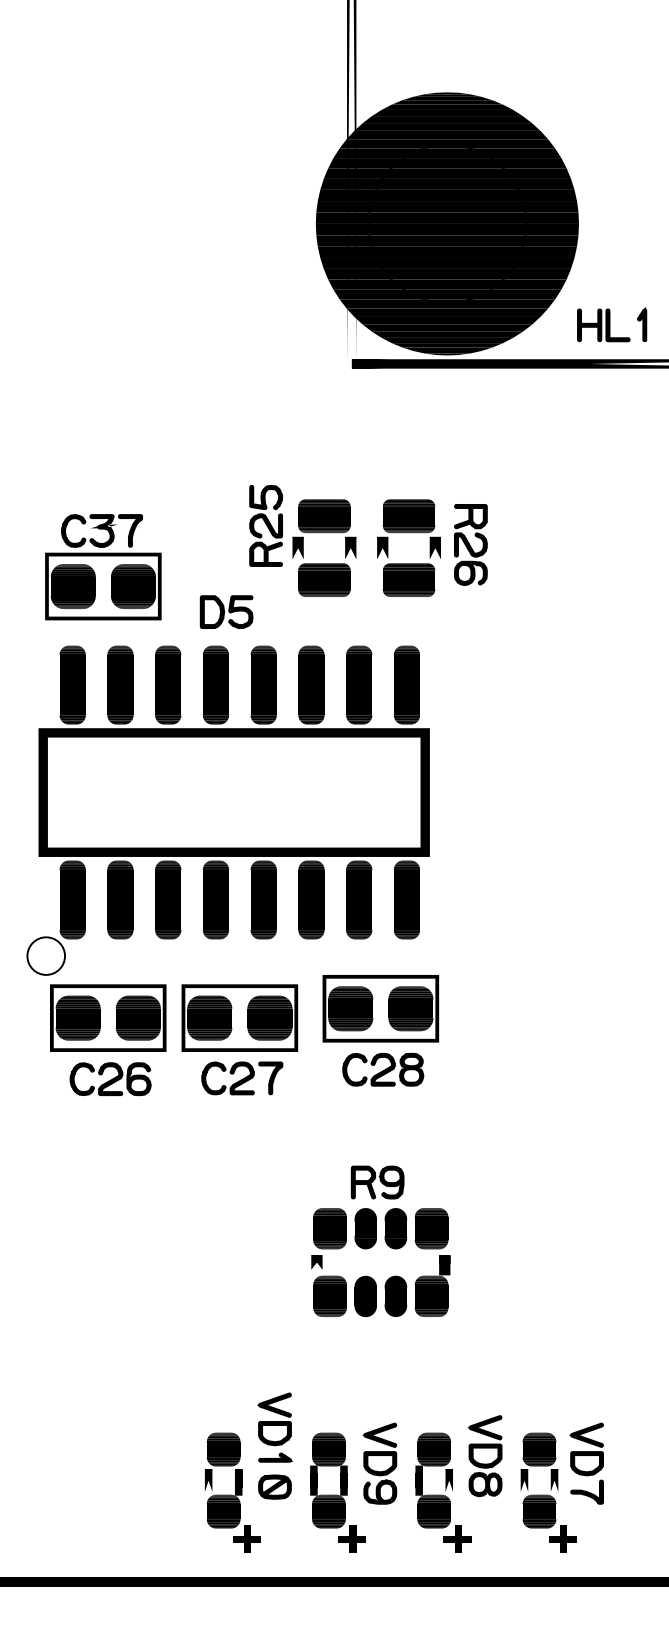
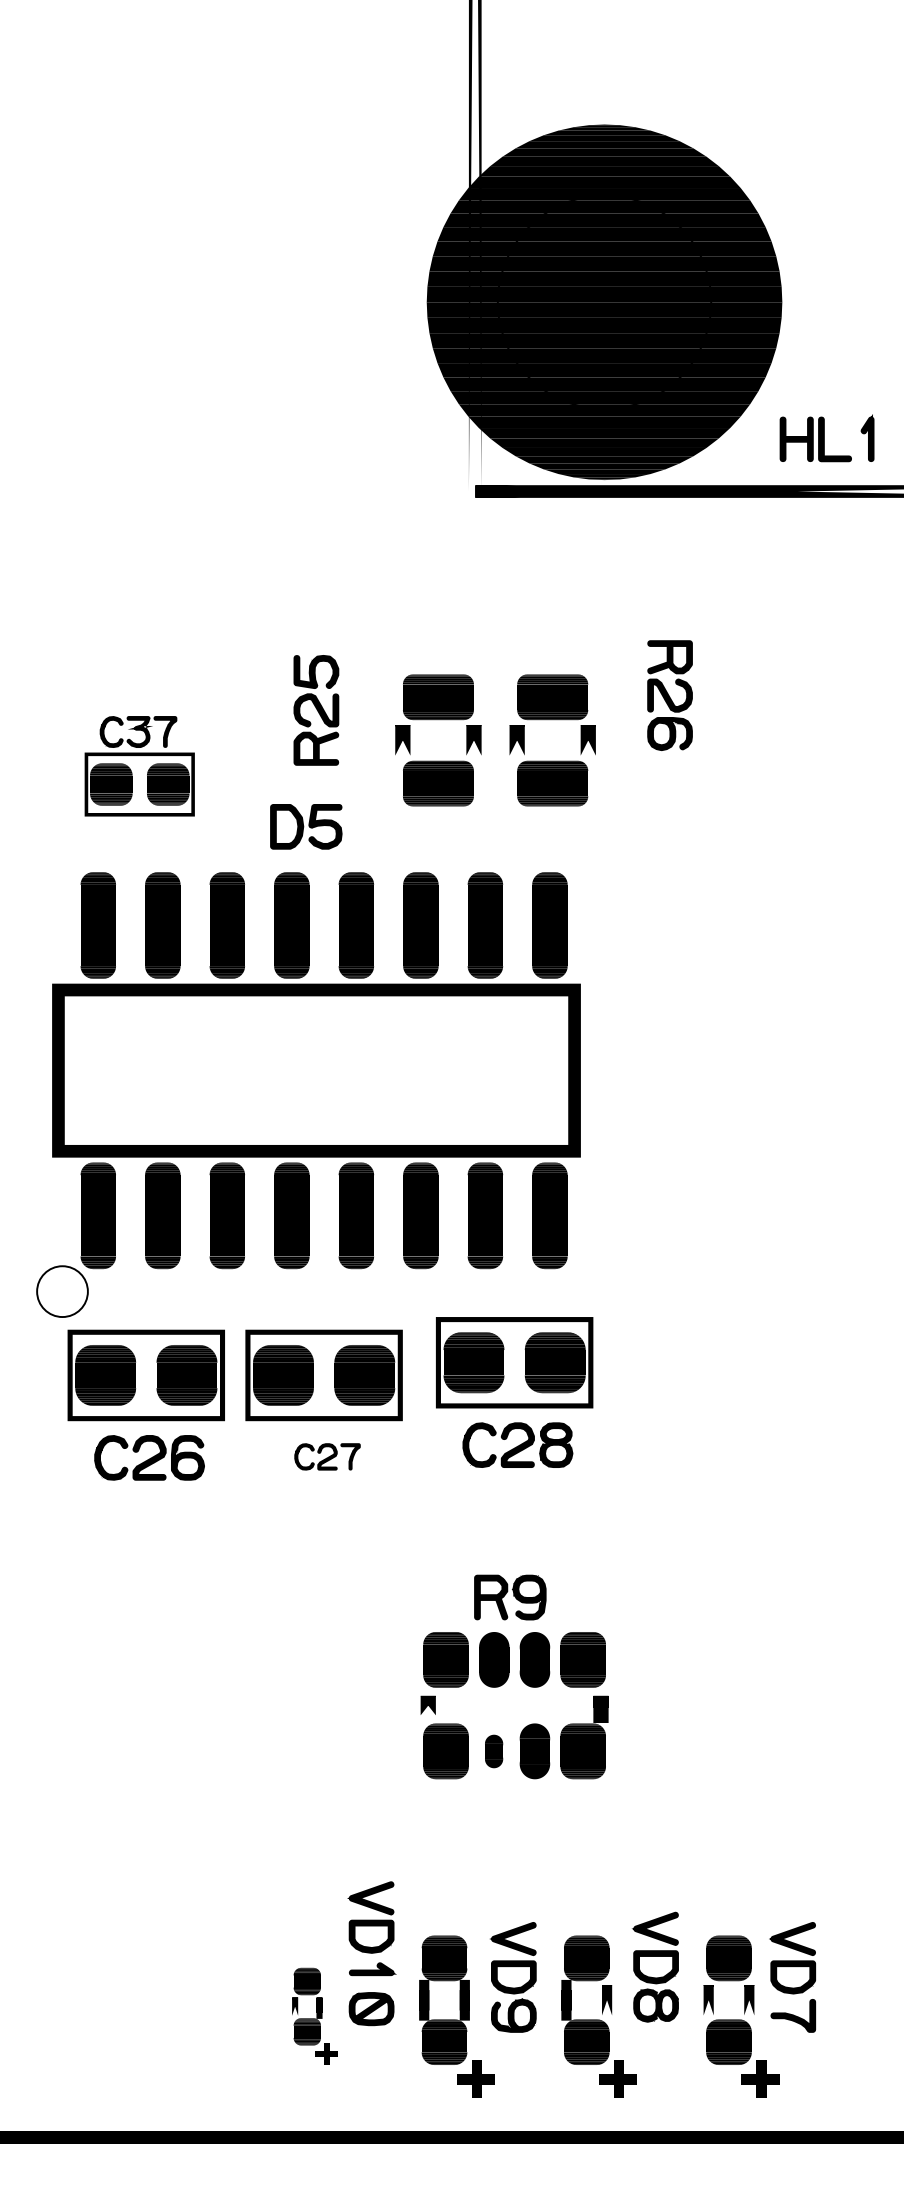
part: (265, 525) -> (315, 709), moved
part: (470, 544) -> (669, 694), moved
part: (103, 567) -> (139, 766), size x0.7
part: (242, 1078) -> (327, 1456), size x0.6
part: (365, 1296) -> (493, 1751), size x0.6
part: (232, 1492) -> (314, 2016), size x0.6

